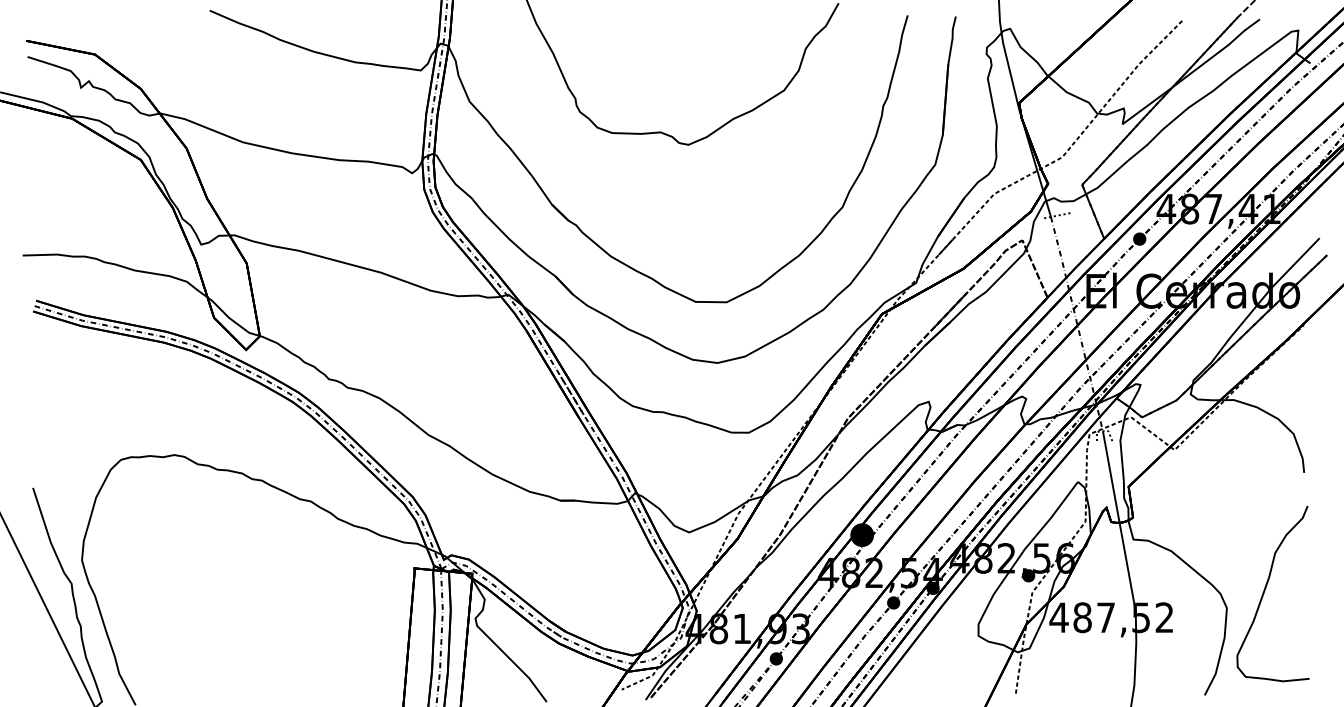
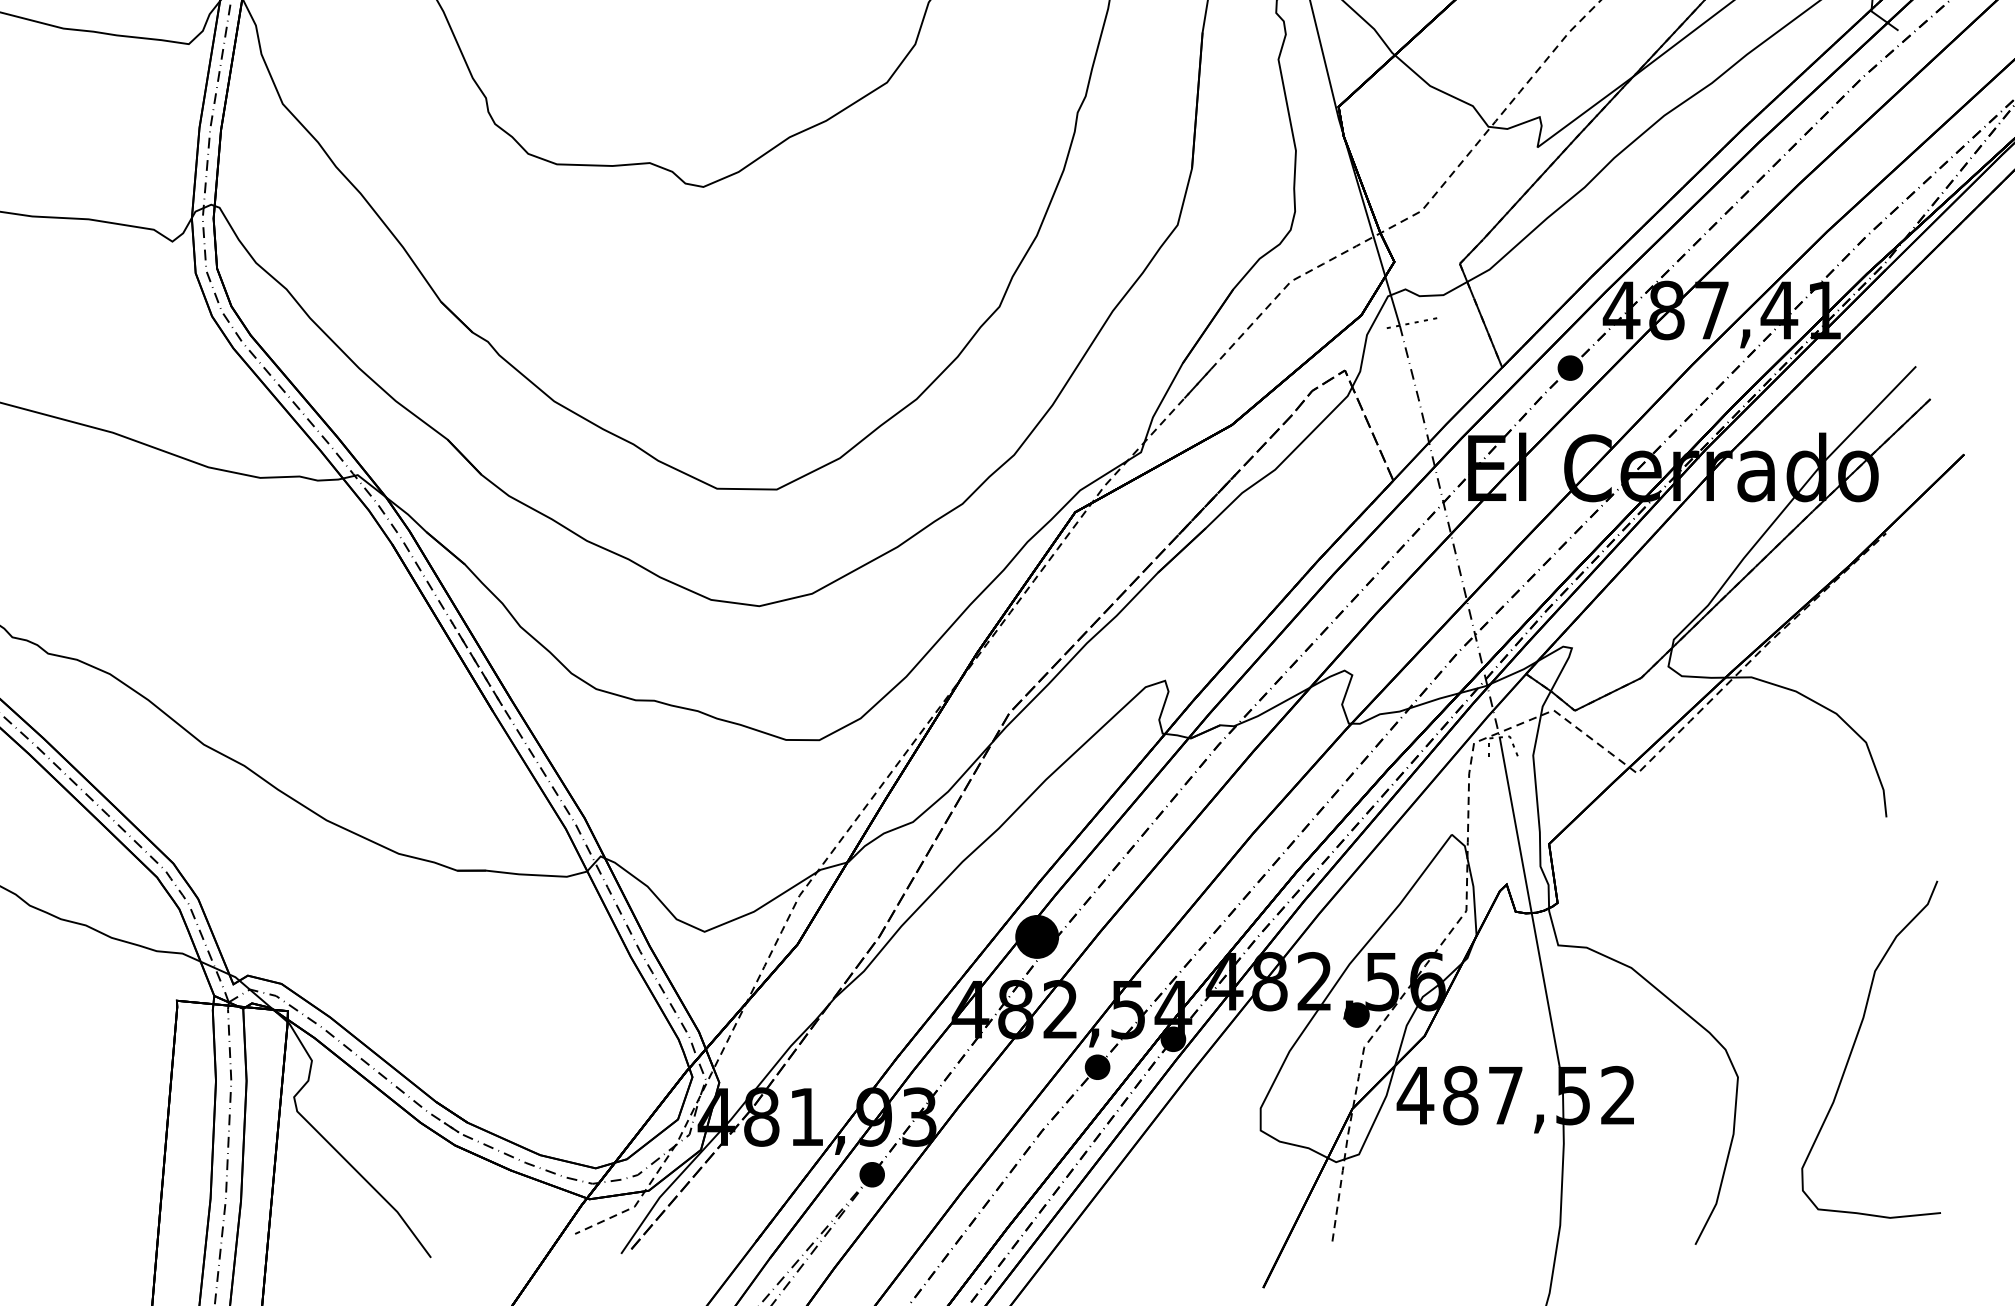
curve: (1265, 591) -> (1856, 1045), moved

